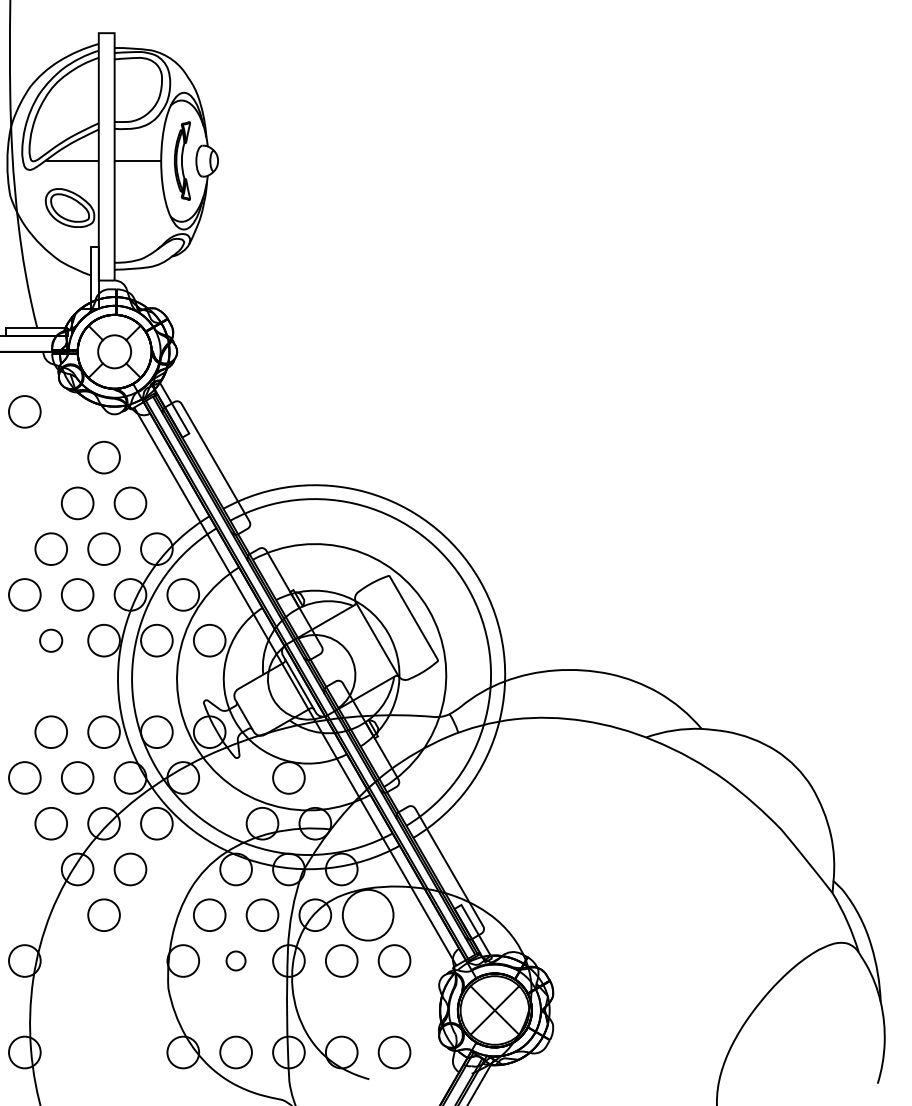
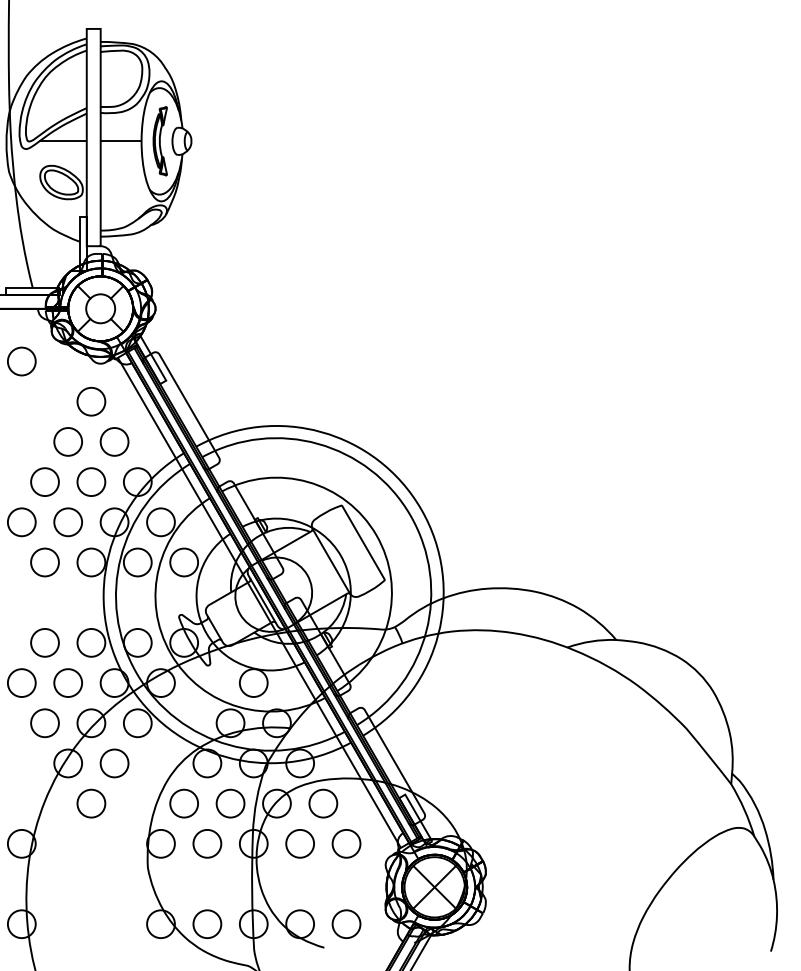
circle: (50, 640) -> (44, 562), size x1.43
circle: (368, 915) -> (323, 803), size x0.62
circle: (235, 960) -> (206, 843), size x1.67

